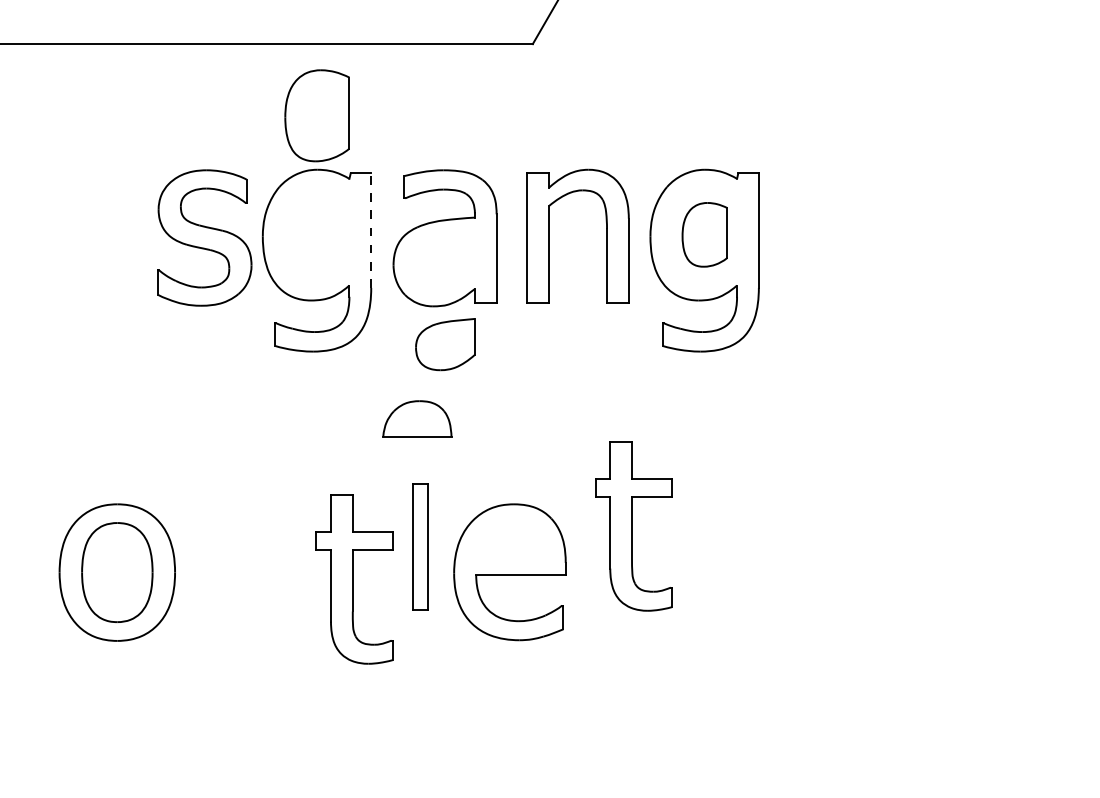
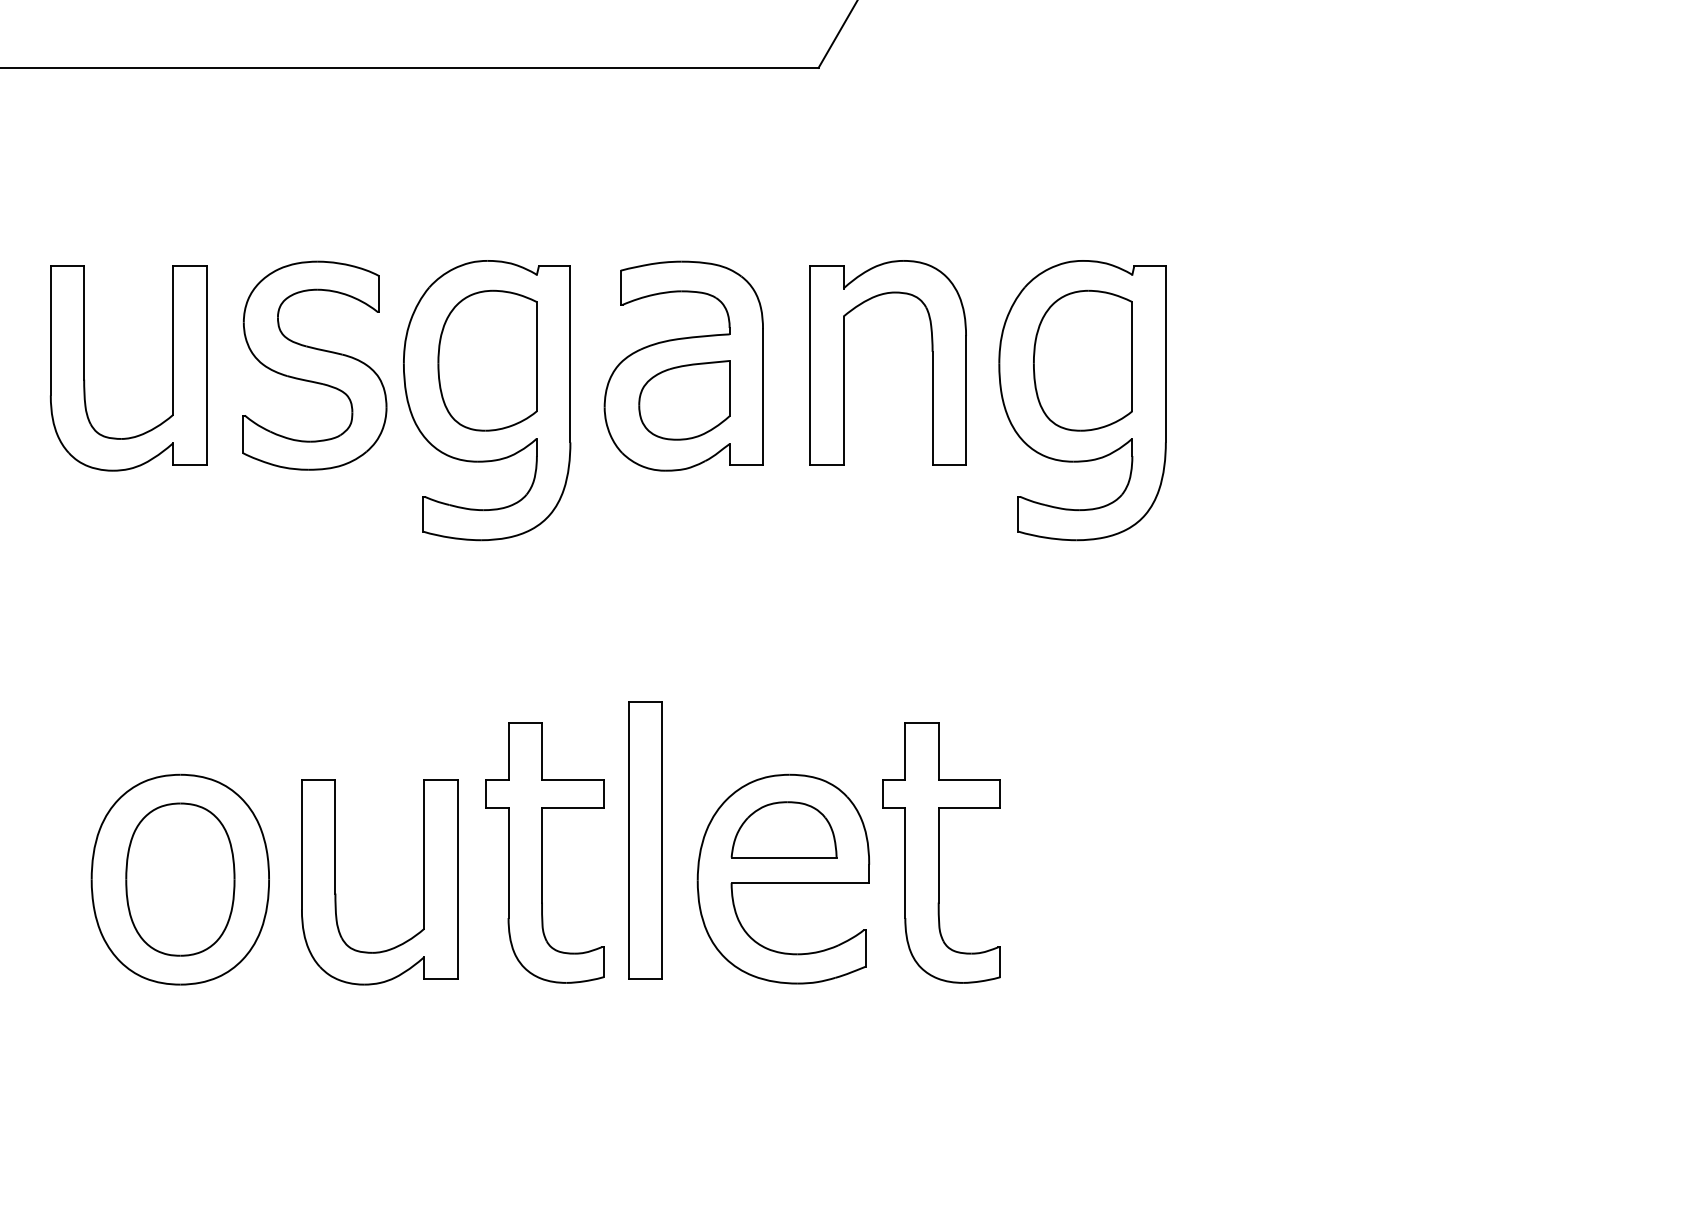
part: (316, 115) -> (486, 360), moved
line: (371, 230) -> (570, 354), dashed -> solid
part: (704, 234) -> (1082, 360), size x1.43
part: (55, 239) -> (85, 367), added
part: (445, 344) -> (684, 400), moved
part: (417, 418) -> (784, 828), moved
part: (633, 526) -> (941, 853), moved
part: (419, 546) -> (644, 839), size x1.43
part: (218, 574) -> (335, 882), added
part: (354, 579) -> (544, 853), moved

